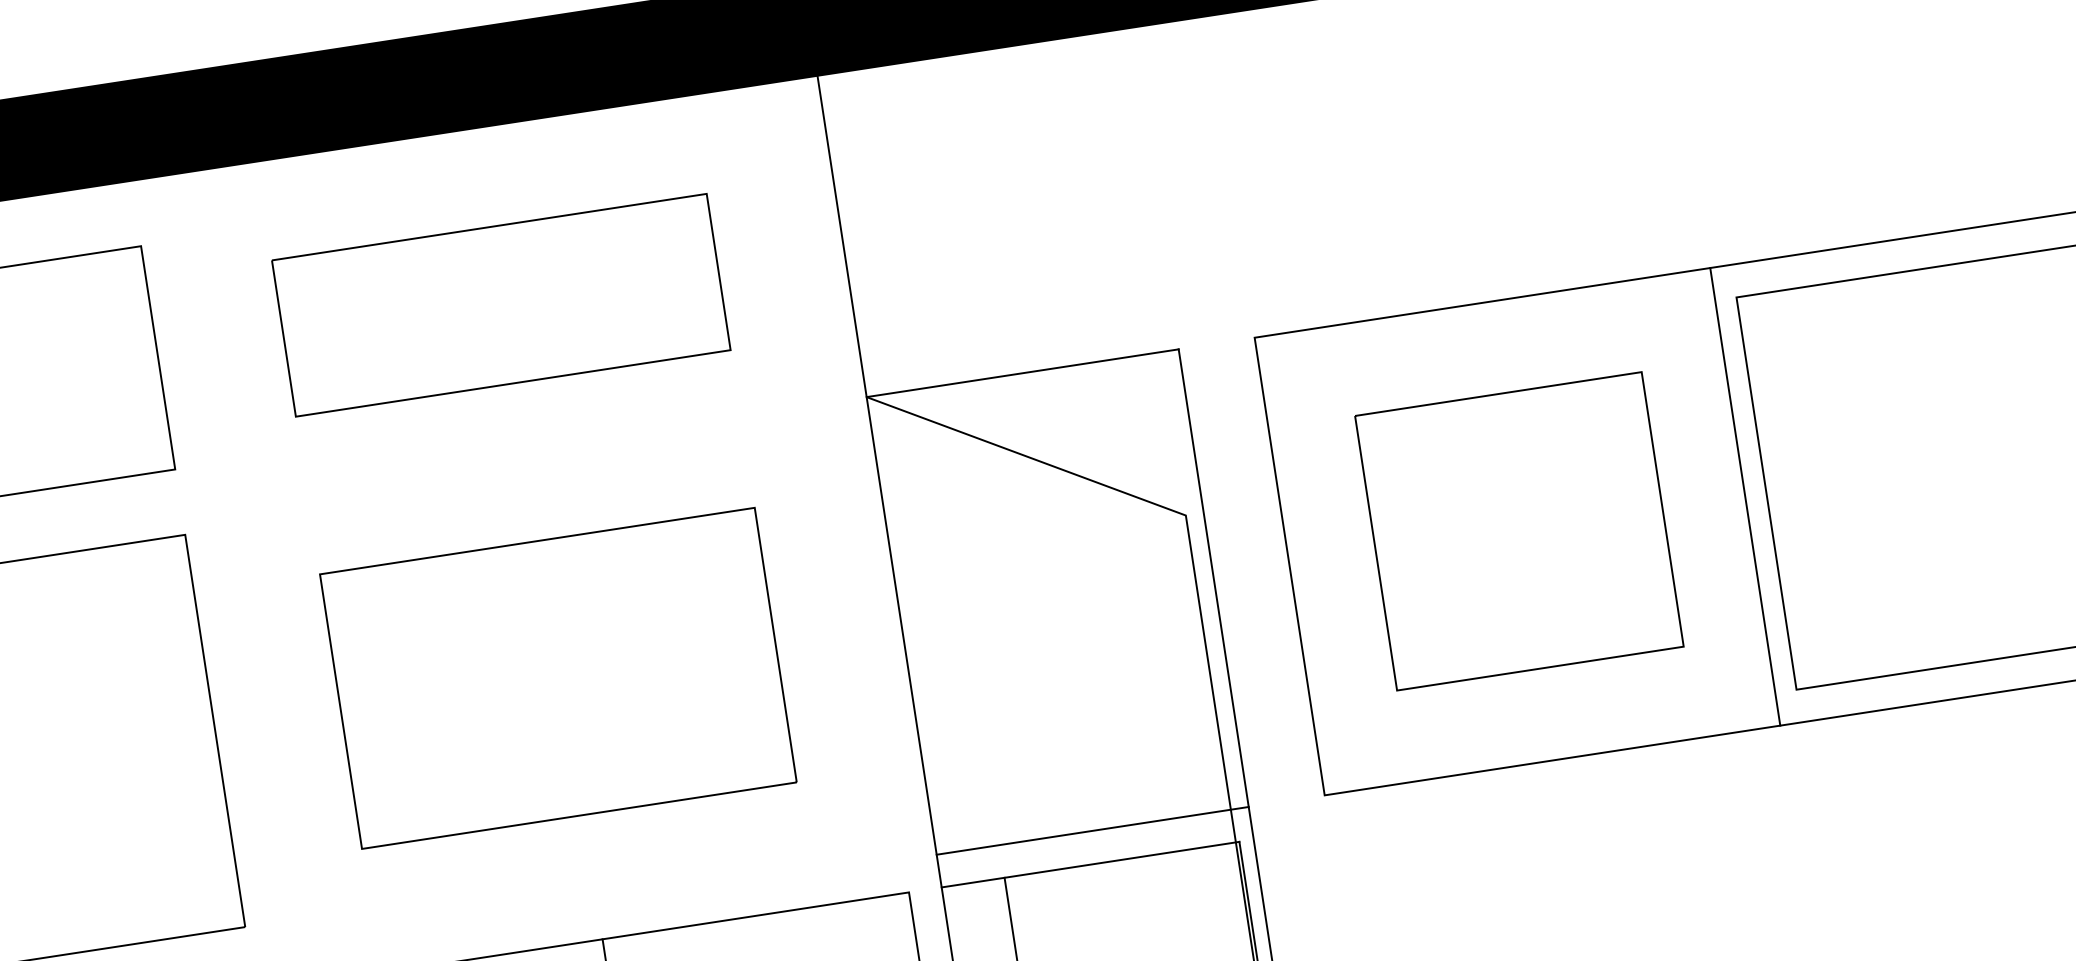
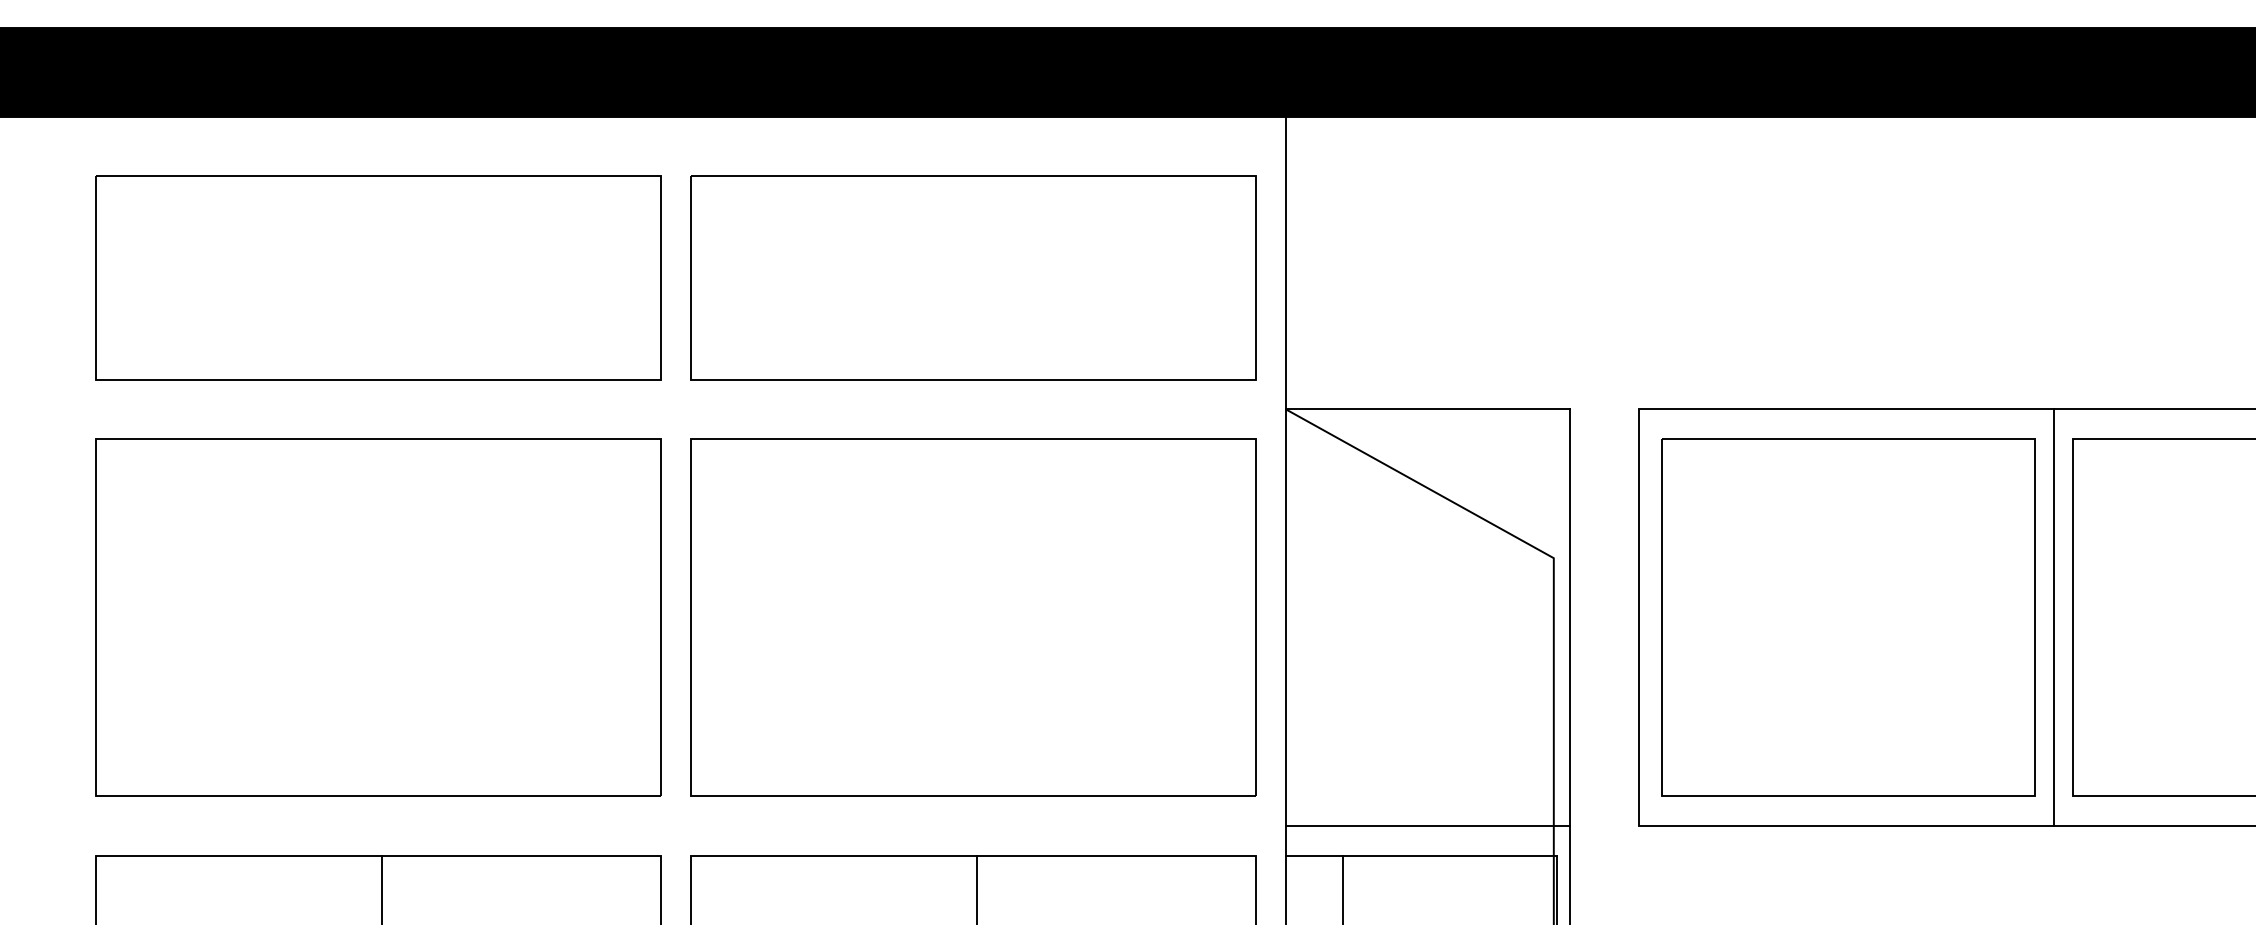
part: (501, 304) -> (973, 277), size x1.43
part: (1519, 531) -> (1848, 617), size x1.43
part: (558, 678) -> (973, 617), size x1.43

